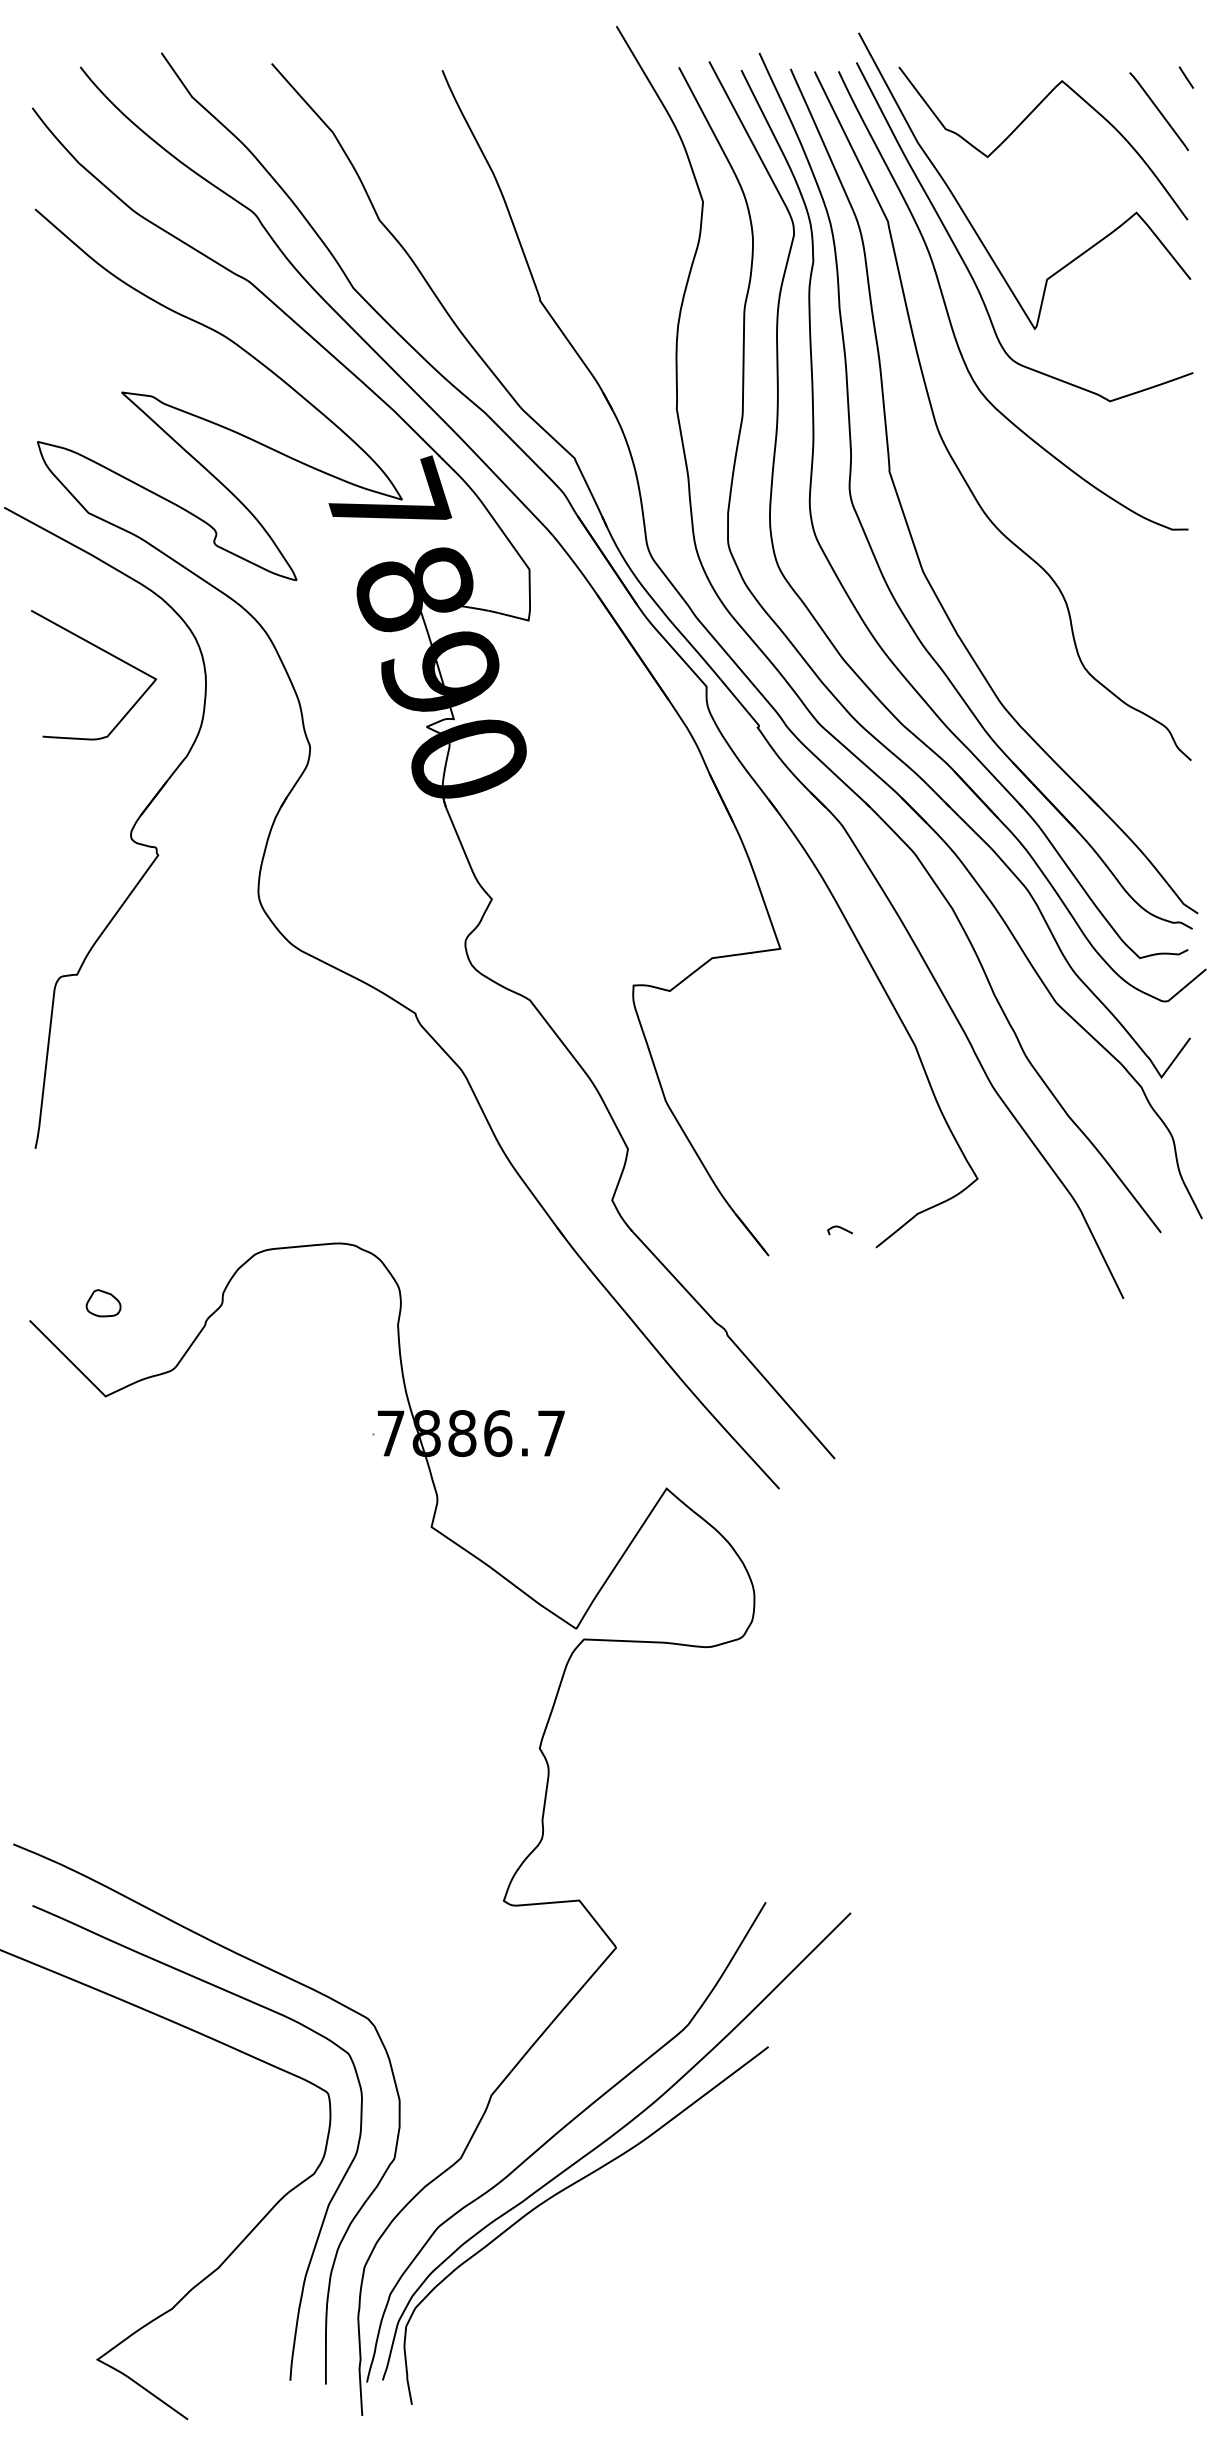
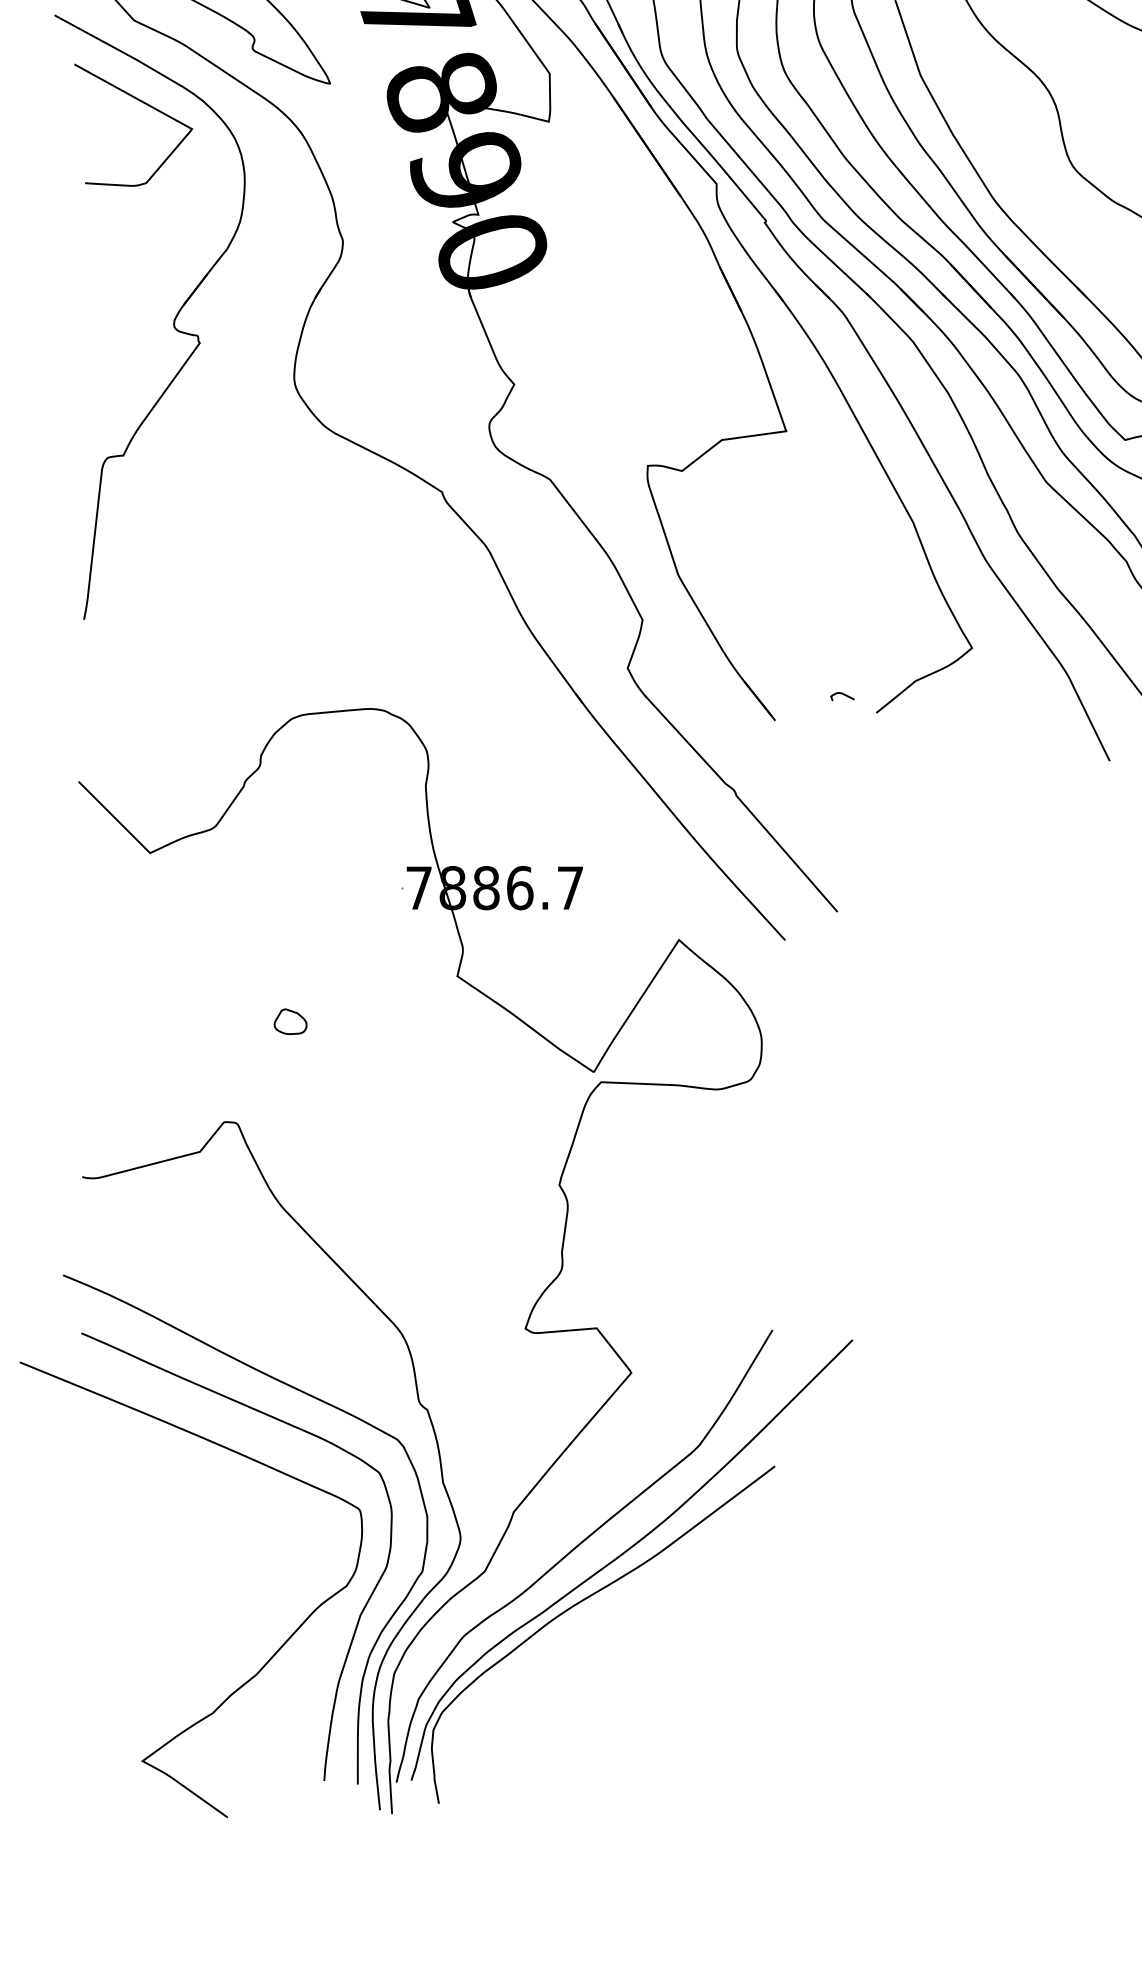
curve: (106, 653) -> (145, 104), moved
part: (103, 1303) -> (290, 1021), moved
curve: (389, 1977) -> (417, 1400), added

